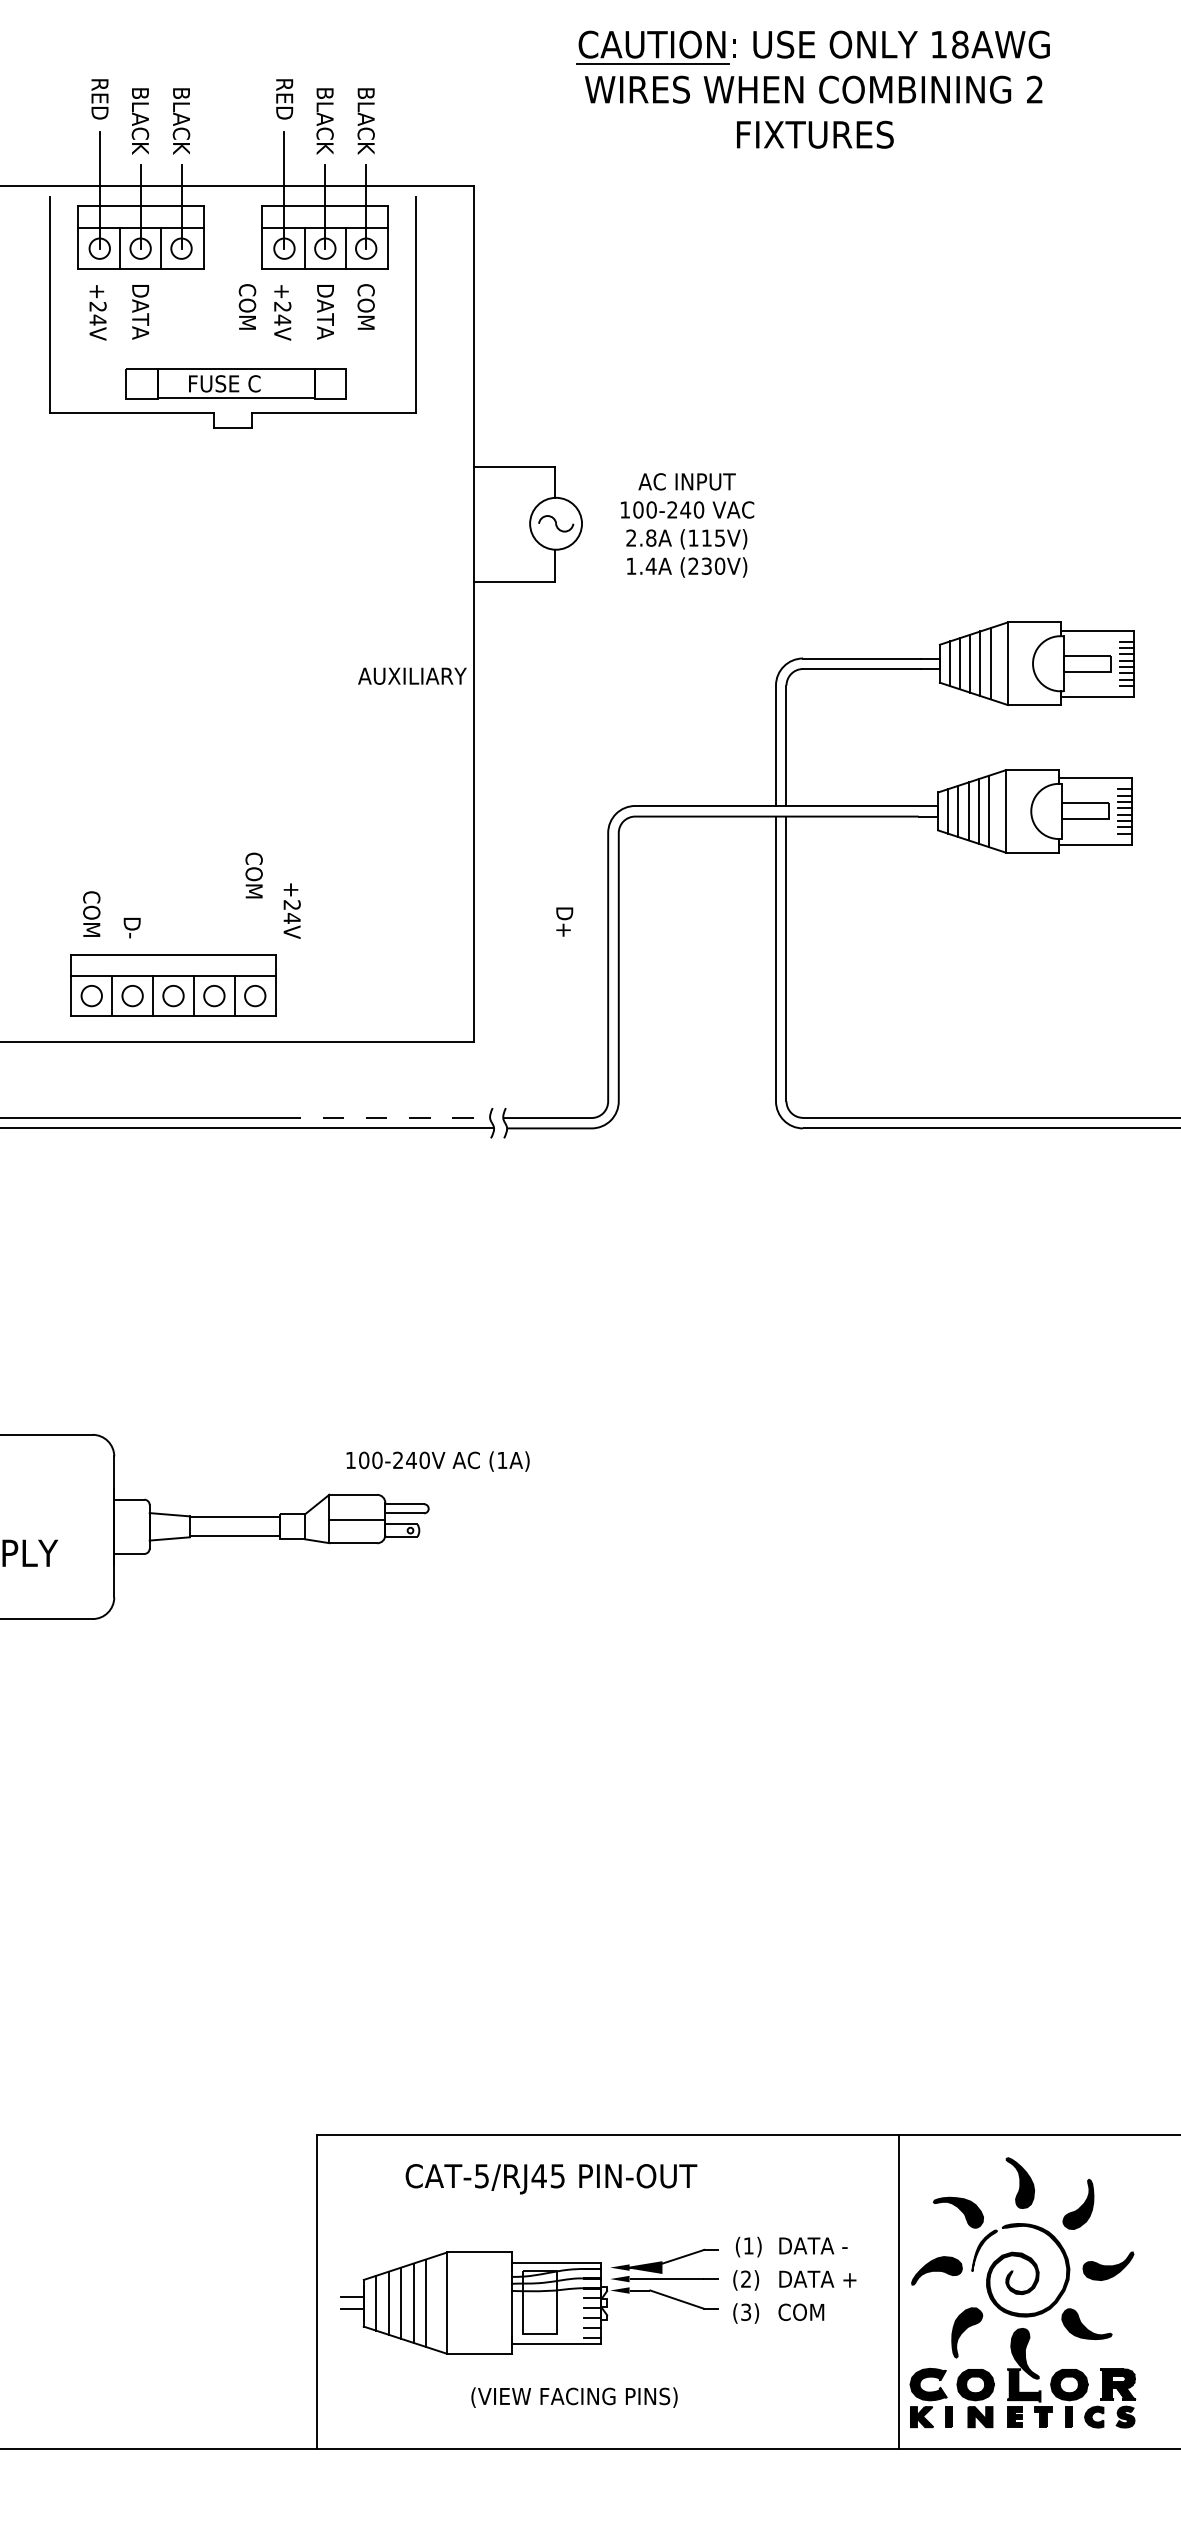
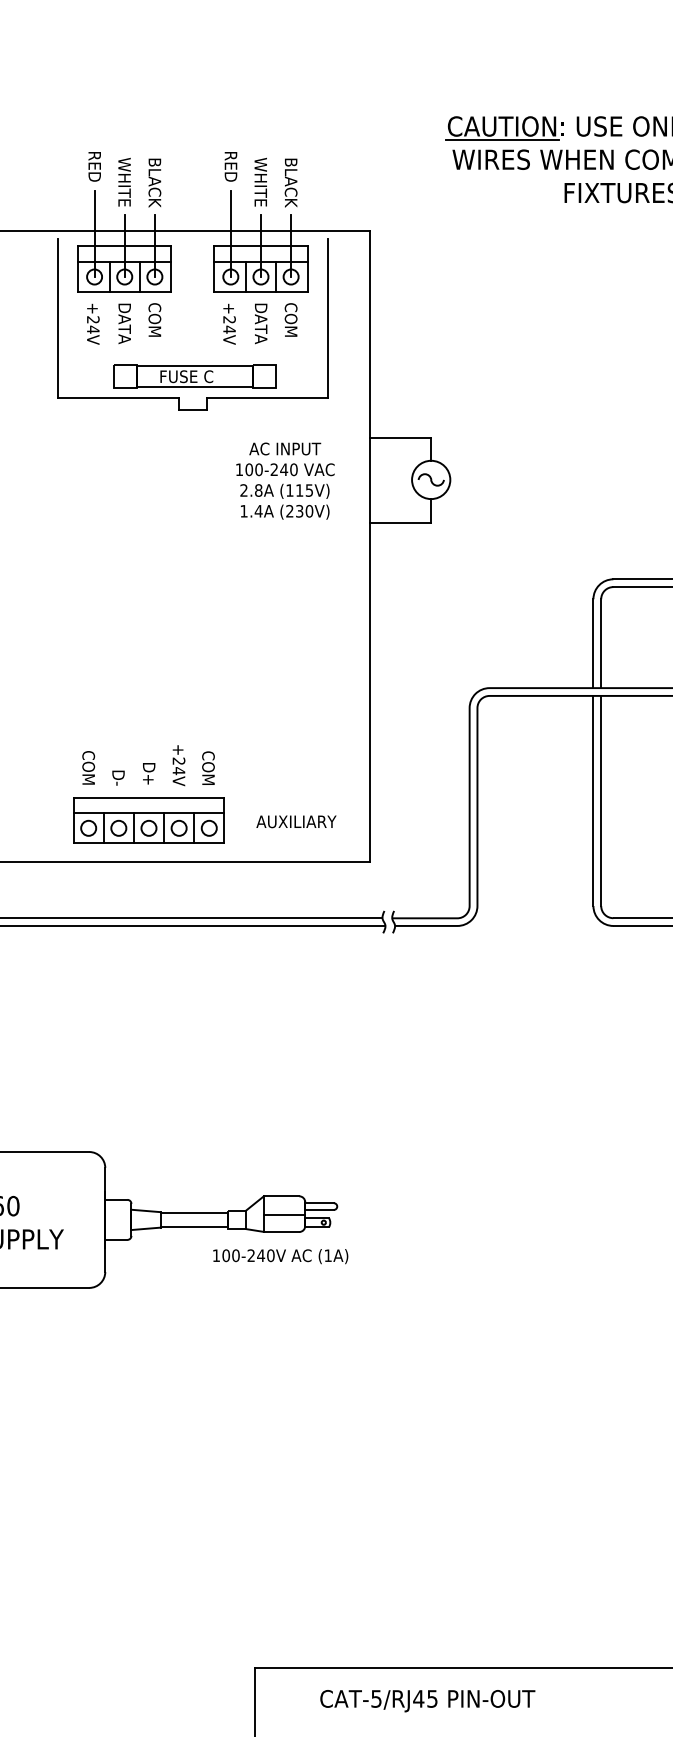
text: (140, 120) -> (124, 182), BLACK -> WHITE
text: (324, 120) -> (260, 182), BLACK -> WHITE
text: (247, 306) -> (154, 319), moved
text: (687, 525) -> (285, 481), moved
text: (412, 675) -> (296, 821), moved
text: (253, 875) -> (207, 768), moved
text: (291, 910) -> (178, 765), moved
text: (564, 921) -> (148, 773), moved
line: (385, 1118) -> (305, 918), dashed -> solid
text: (437, 1461) -> (280, 1256), moved

